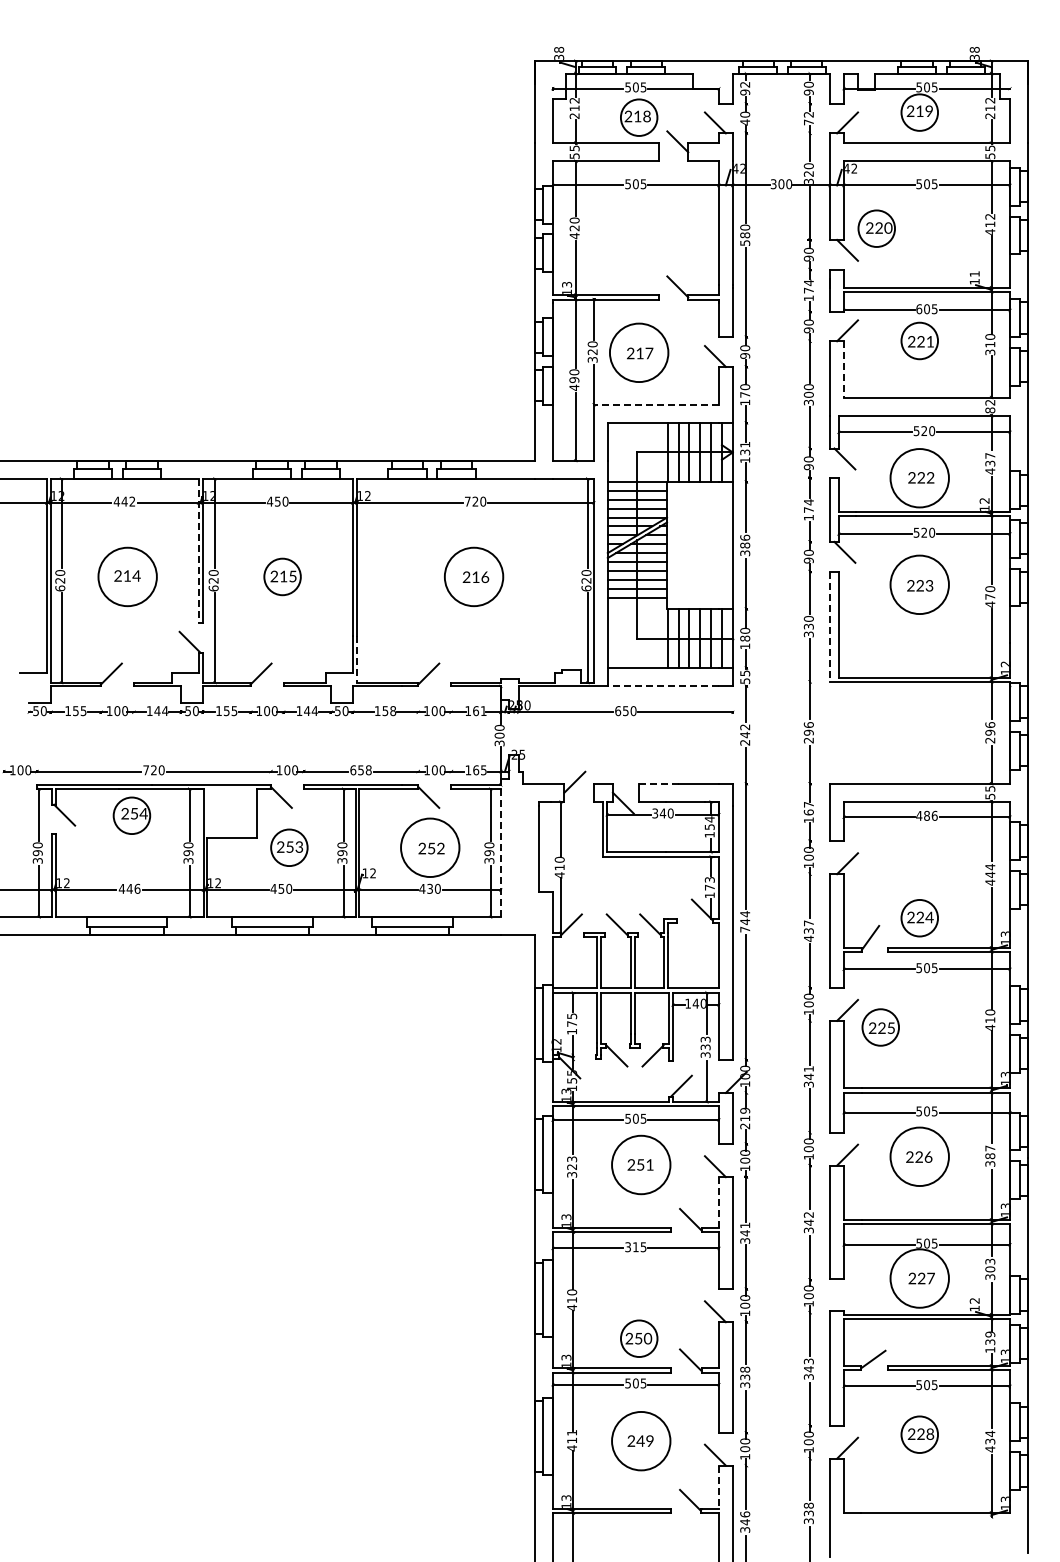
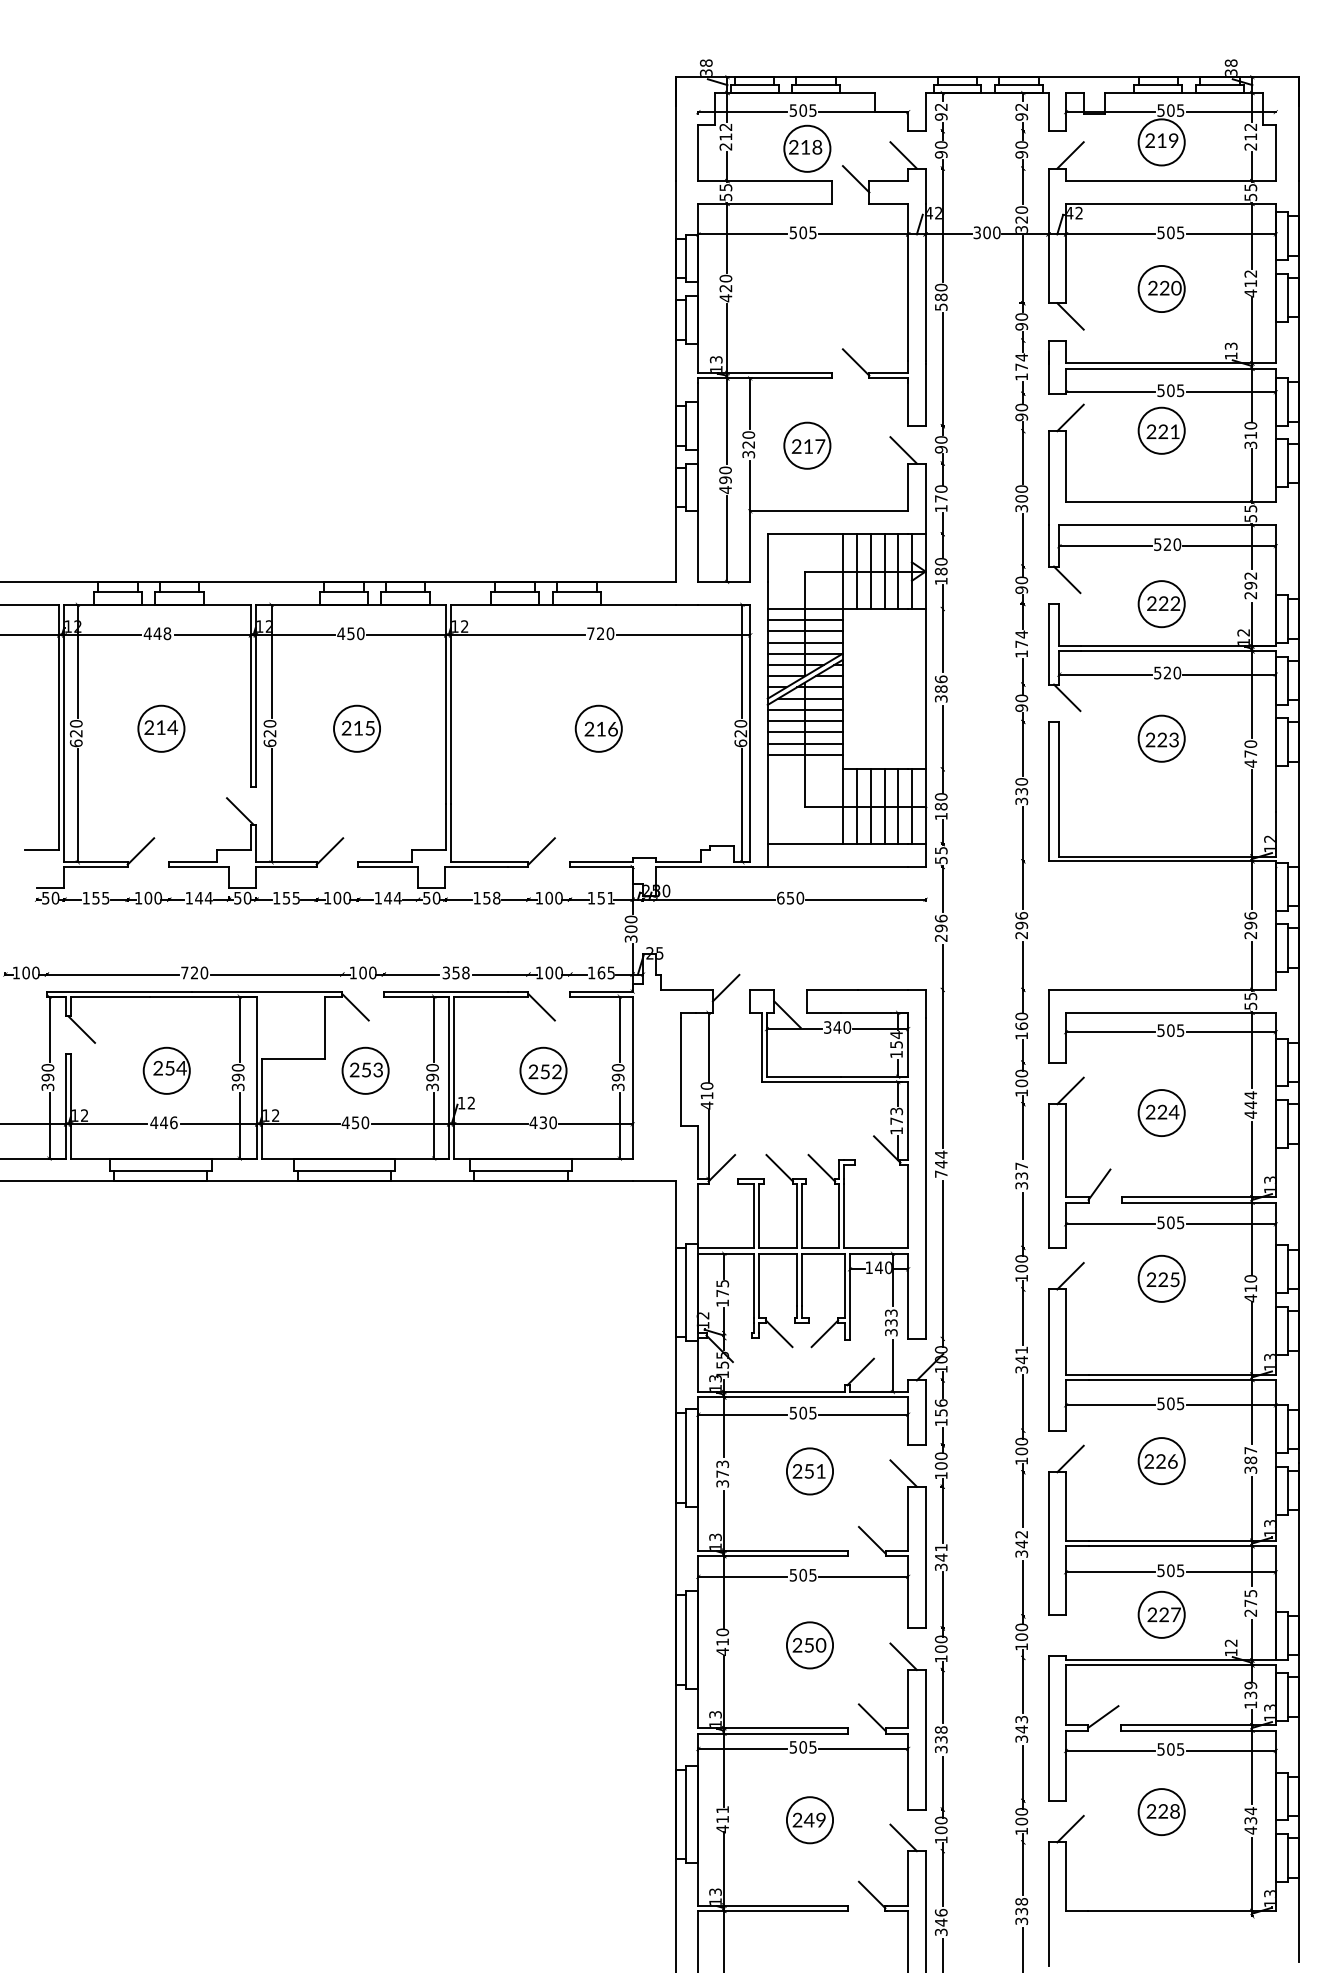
text: (808, 84) -> (1021, 106), 90 -> 92
text: (808, 118) -> (1021, 149), 72 -> 90
text: (745, 122) -> (941, 154), 40 -> 90
part: (876, 228) -> (1161, 288), moved
text: (974, 273) -> (1230, 345), 11 -> 13
text: (919, 309) -> (1161, 391), 605 -> 505
circle: (638, 352) -> (806, 445), size x0.62
line: (843, 369) -> (1065, 466), dashed -> solid
line: (656, 404) -> (829, 511), dashed -> solid
text: (990, 406) -> (1251, 513), 82 -> 55
text: (745, 448) -> (941, 566), 131 -> 180
text: (990, 463) -> (1251, 585), 437 -> 292
circle: (919, 477) -> (1161, 603), size x0.62
text: (132, 501) -> (167, 633), 442 -> 448
line: (198, 551) -> (250, 696), dashed -> solid
circle: (127, 576) -> (161, 728), size x0.62
circle: (473, 576) -> (598, 728), size x0.62
circle: (919, 584) -> (1161, 738), size x0.62
line: (830, 627) -> (1049, 792), dashed -> solid
line: (357, 660) -> (451, 834), dashed -> solid
line: (663, 686) -> (838, 867), dashed -> solid
text: (476, 711) -> (601, 898), 161 -> 151
text: (745, 731) -> (941, 923), 242 -> 296
text: (353, 770) -> (446, 973), 658 -> 358
line: (659, 783) -> (833, 989), dashed -> solid
text: (808, 804) -> (1021, 1016), 167 -> 160
part: (131, 815) -> (166, 1070), moved
text: (926, 815) -> (1170, 1030), 486 -> 505
circle: (429, 847) -> (542, 1070), size x0.62
line: (500, 853) -> (632, 1078), dashed -> solid
part: (919, 918) -> (1161, 1113), moved
text: (808, 938) -> (1021, 1185), 437 -> 337
part: (880, 1027) -> (1161, 1278), moved
text: (745, 1118) -> (941, 1412), 219 -> 156
circle: (919, 1156) -> (1161, 1460), size x0.62
circle: (640, 1164) -> (809, 1470), size x0.62
text: (571, 1166) -> (721, 1473), 323 -> 373
line: (718, 1202) -> (907, 1518), dashed -> solid
text: (631, 1247) -> (797, 1575), 315 -> 505
text: (990, 1269) -> (1251, 1603), 303 -> 275
circle: (919, 1278) -> (1161, 1614), size x0.62
part: (639, 1338) -> (810, 1645), moved
circle: (640, 1440) -> (809, 1819), size x0.62
line: (718, 1487) -> (907, 1878), dashed -> solid

